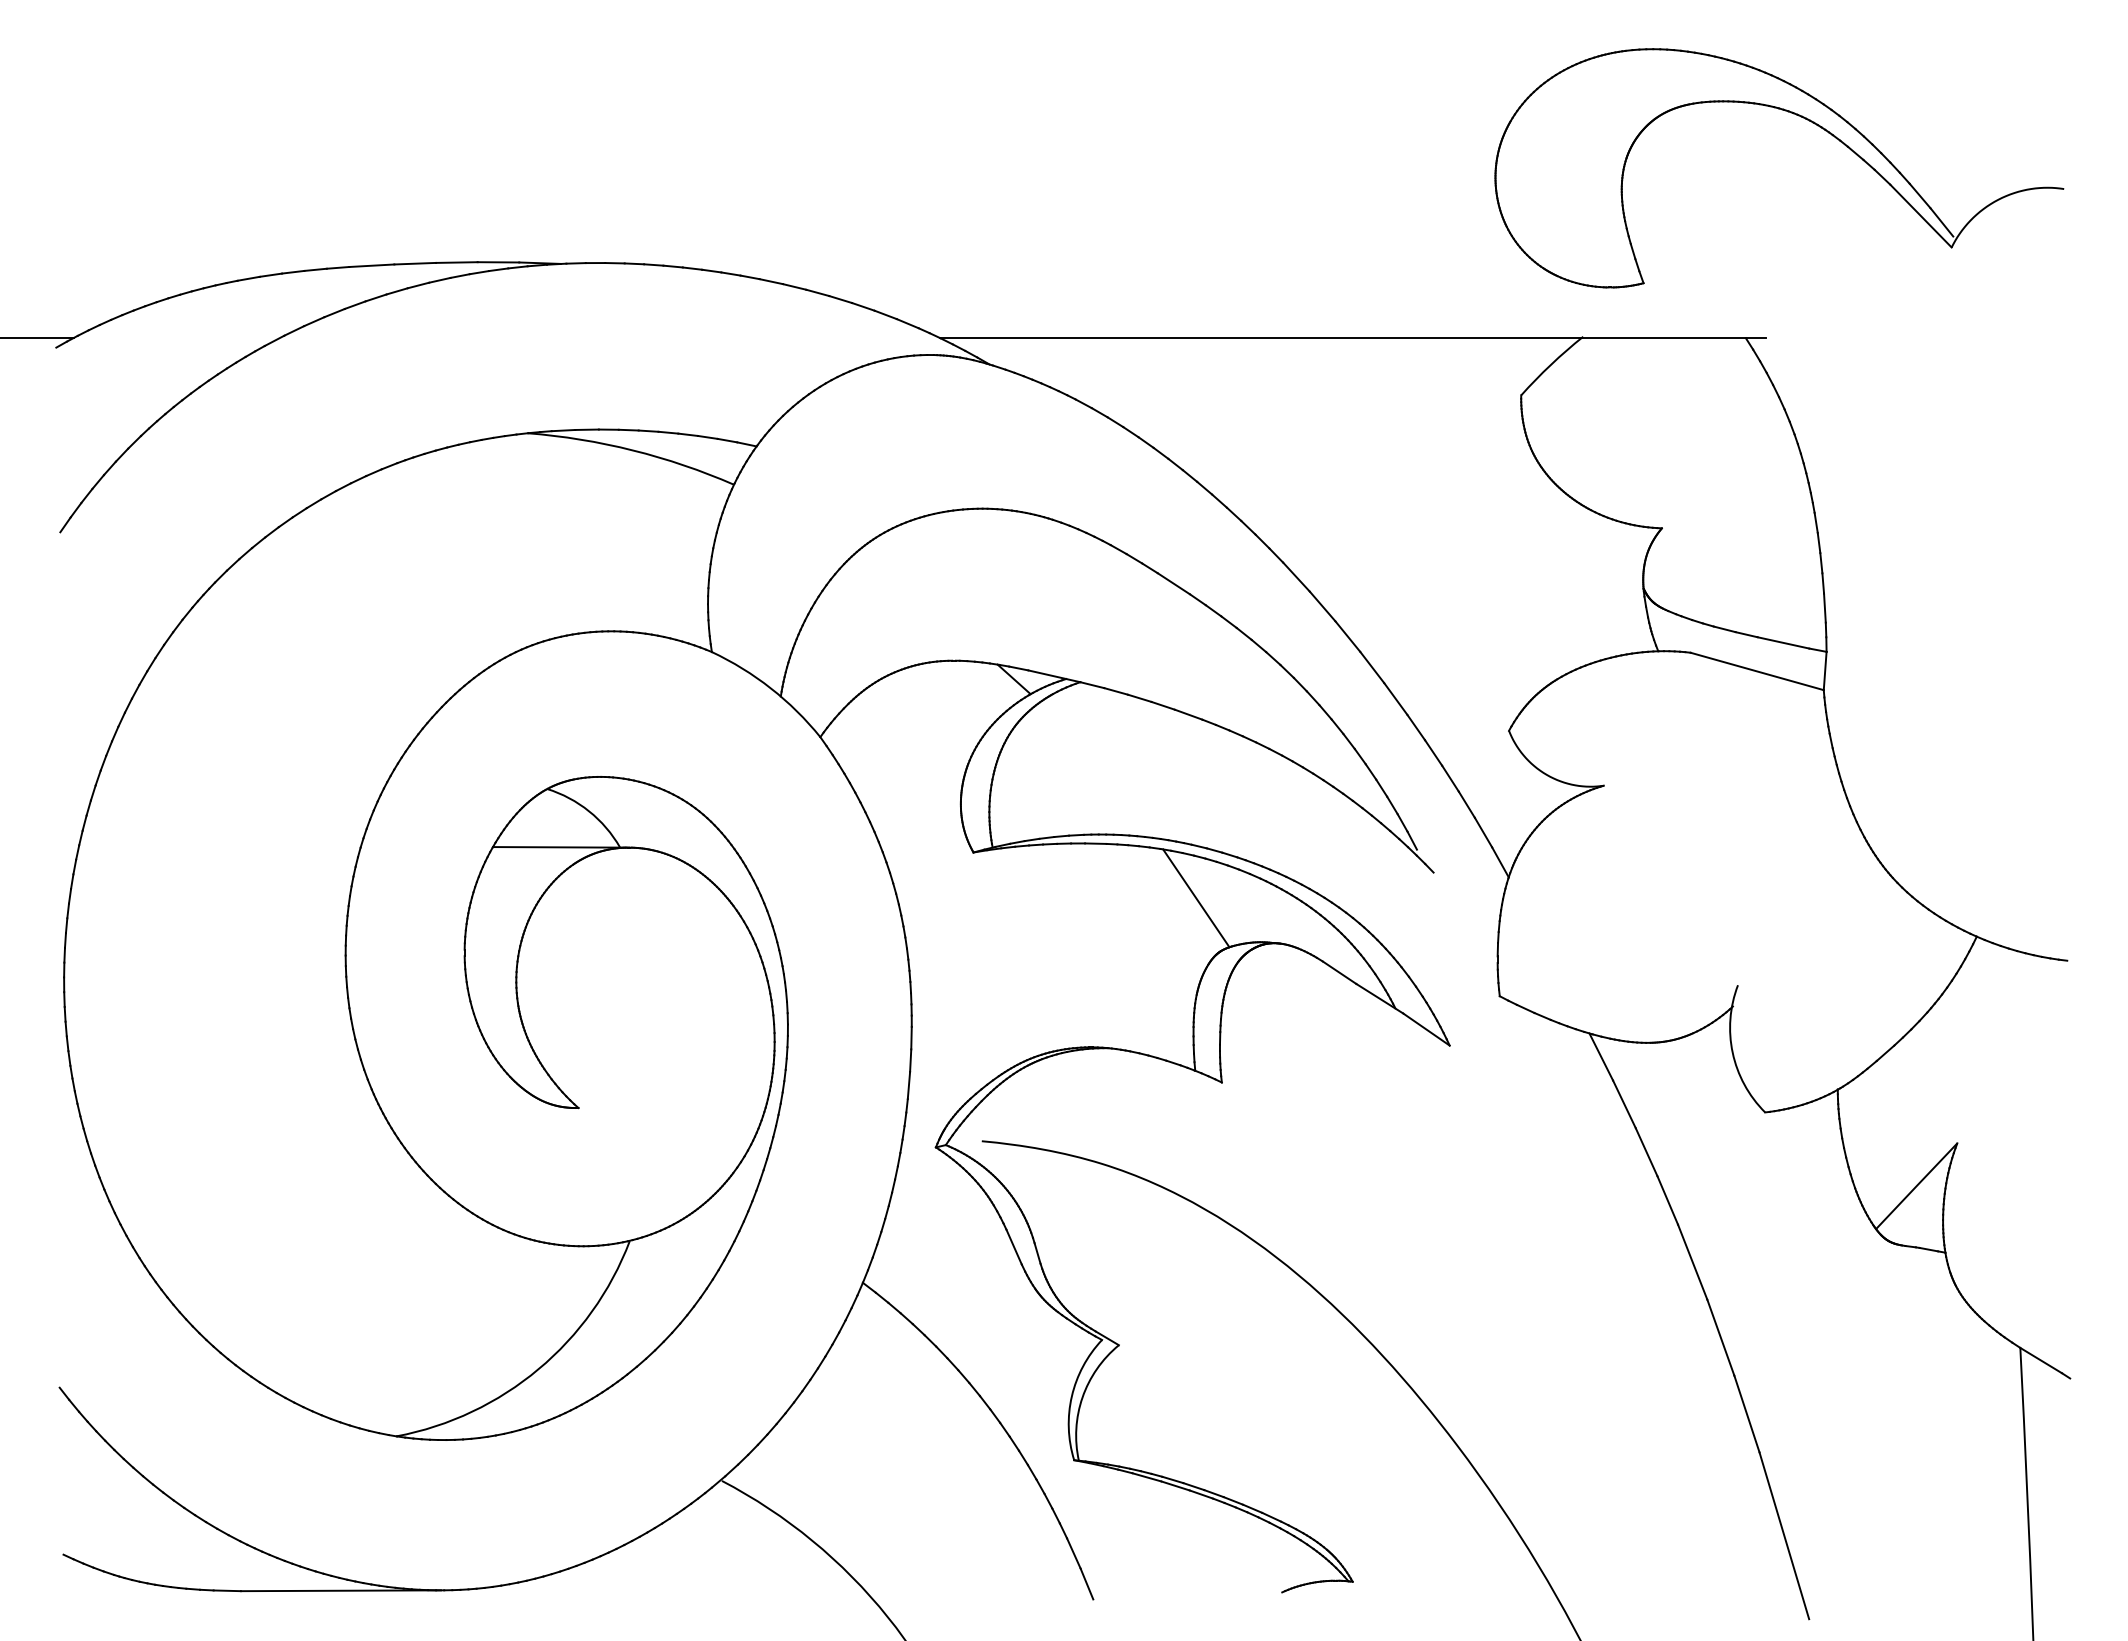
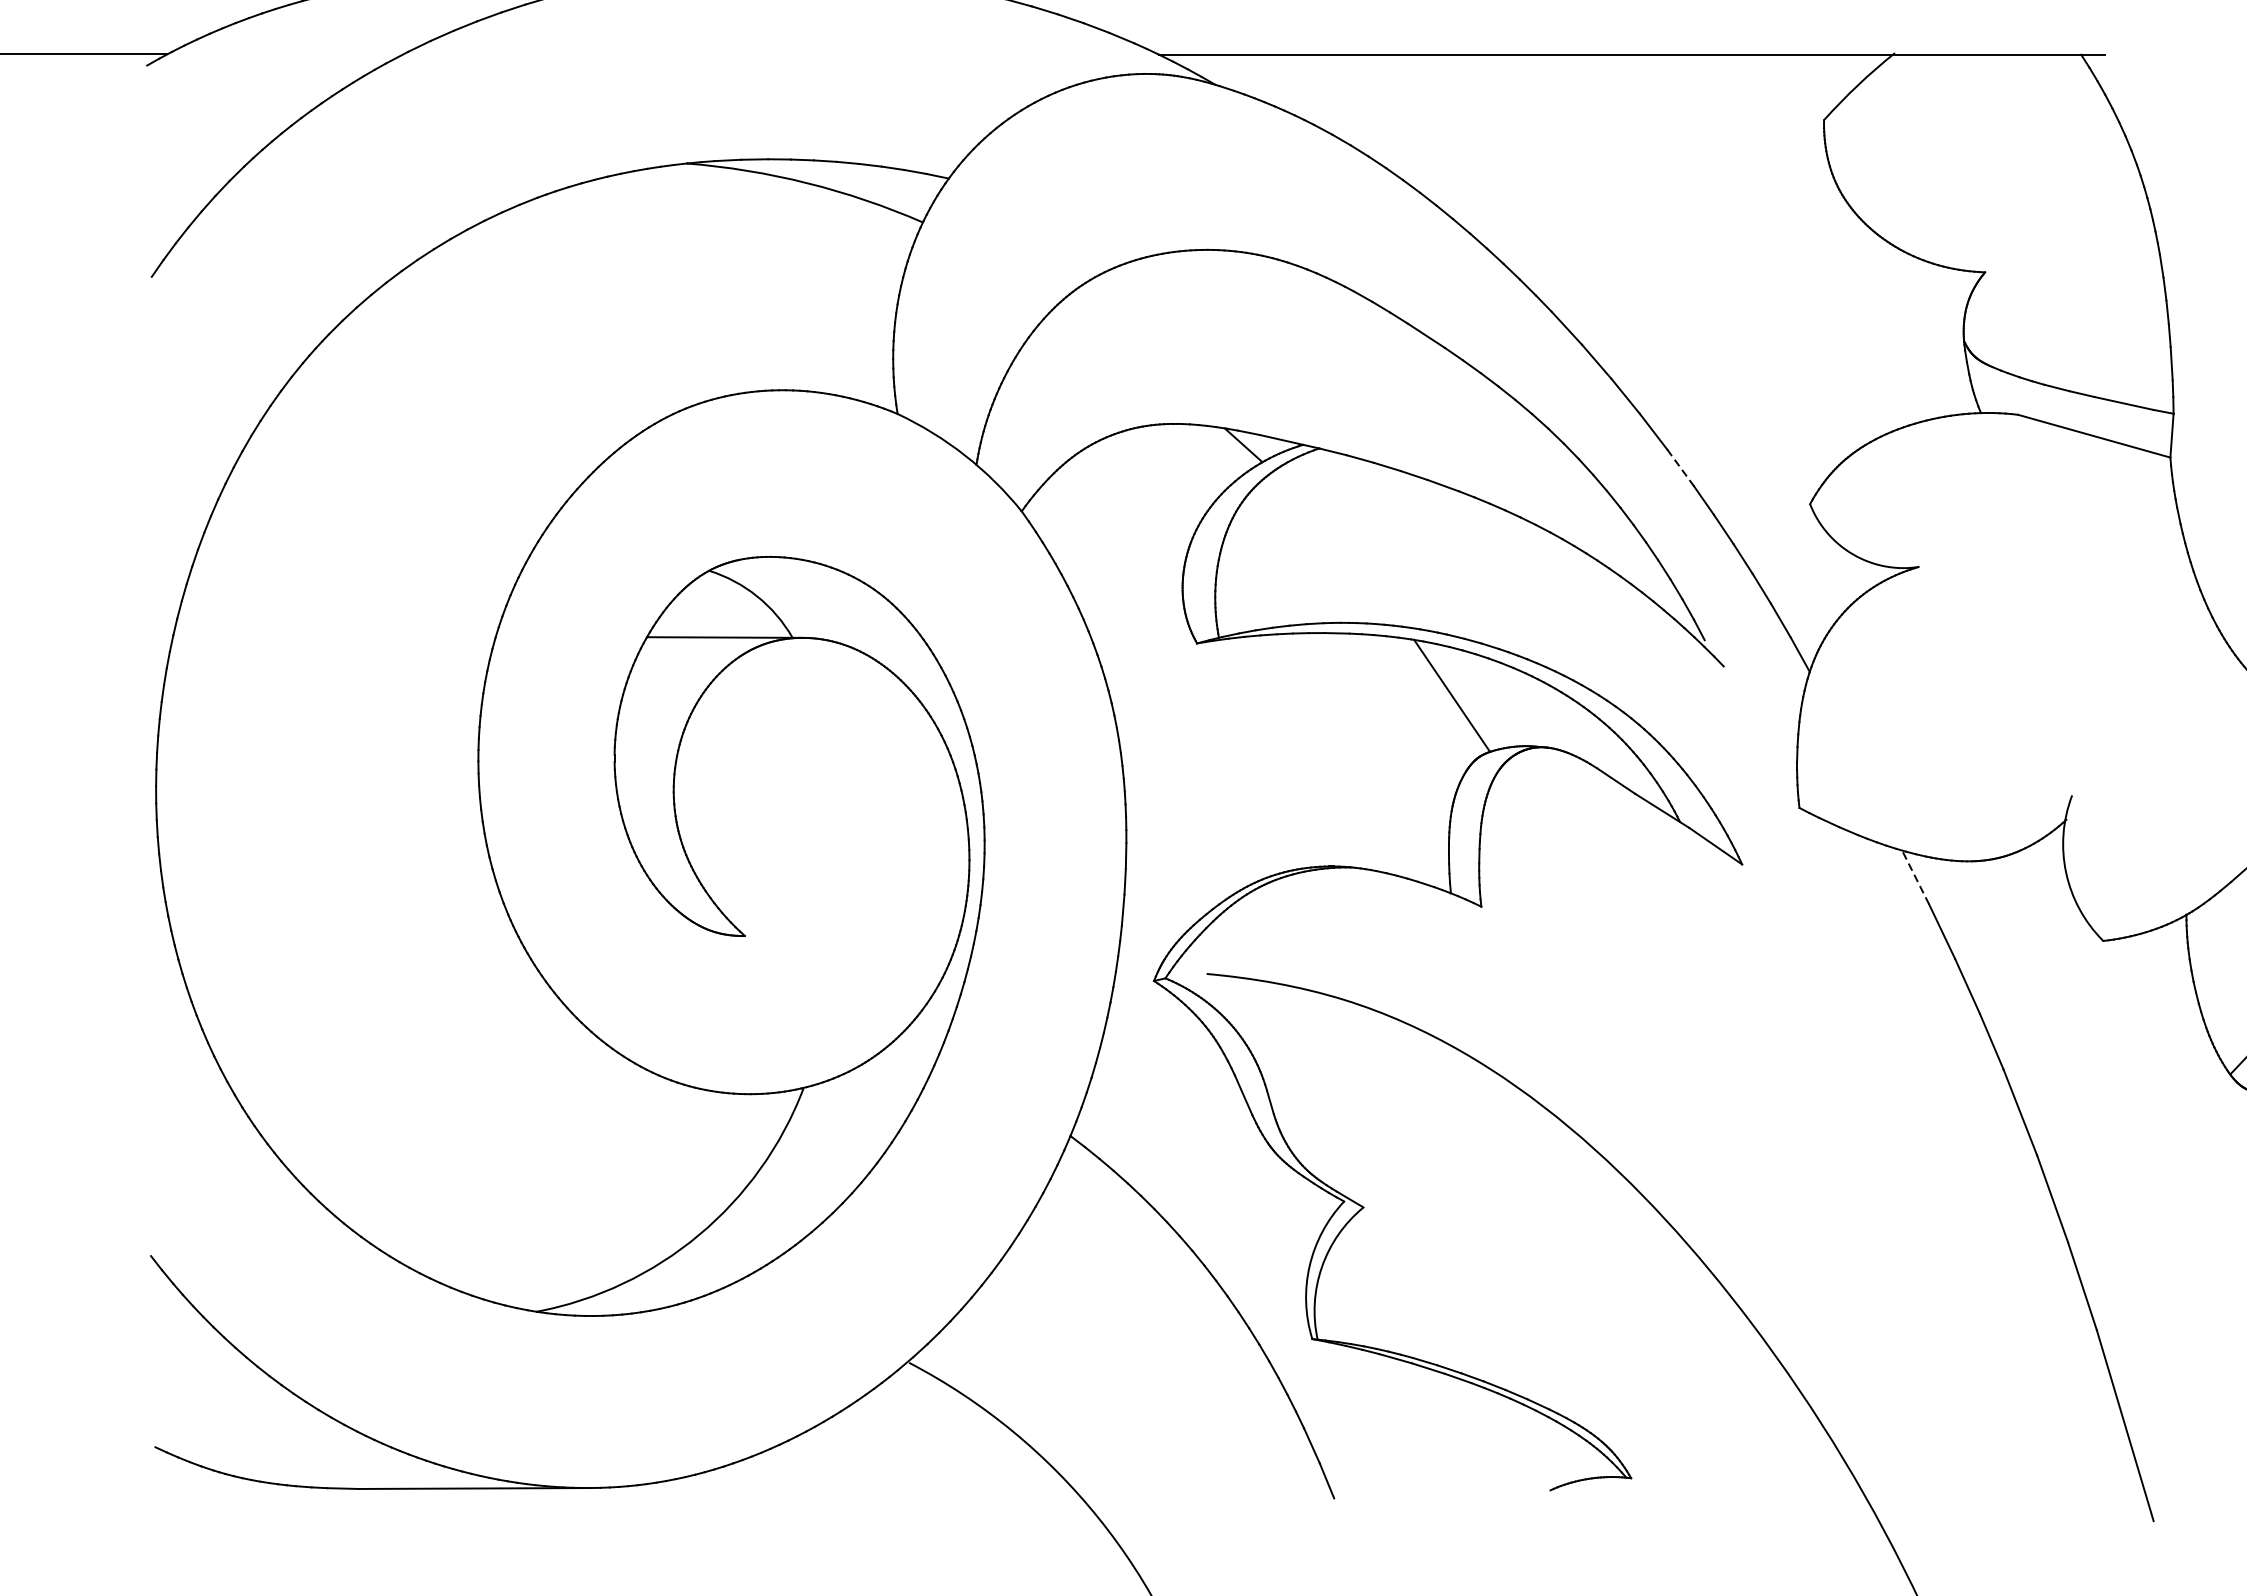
line: (1395, 699) -> (1680, 468), solid -> dashed
line: (1601, 1056) -> (1915, 876), solid -> dashed

